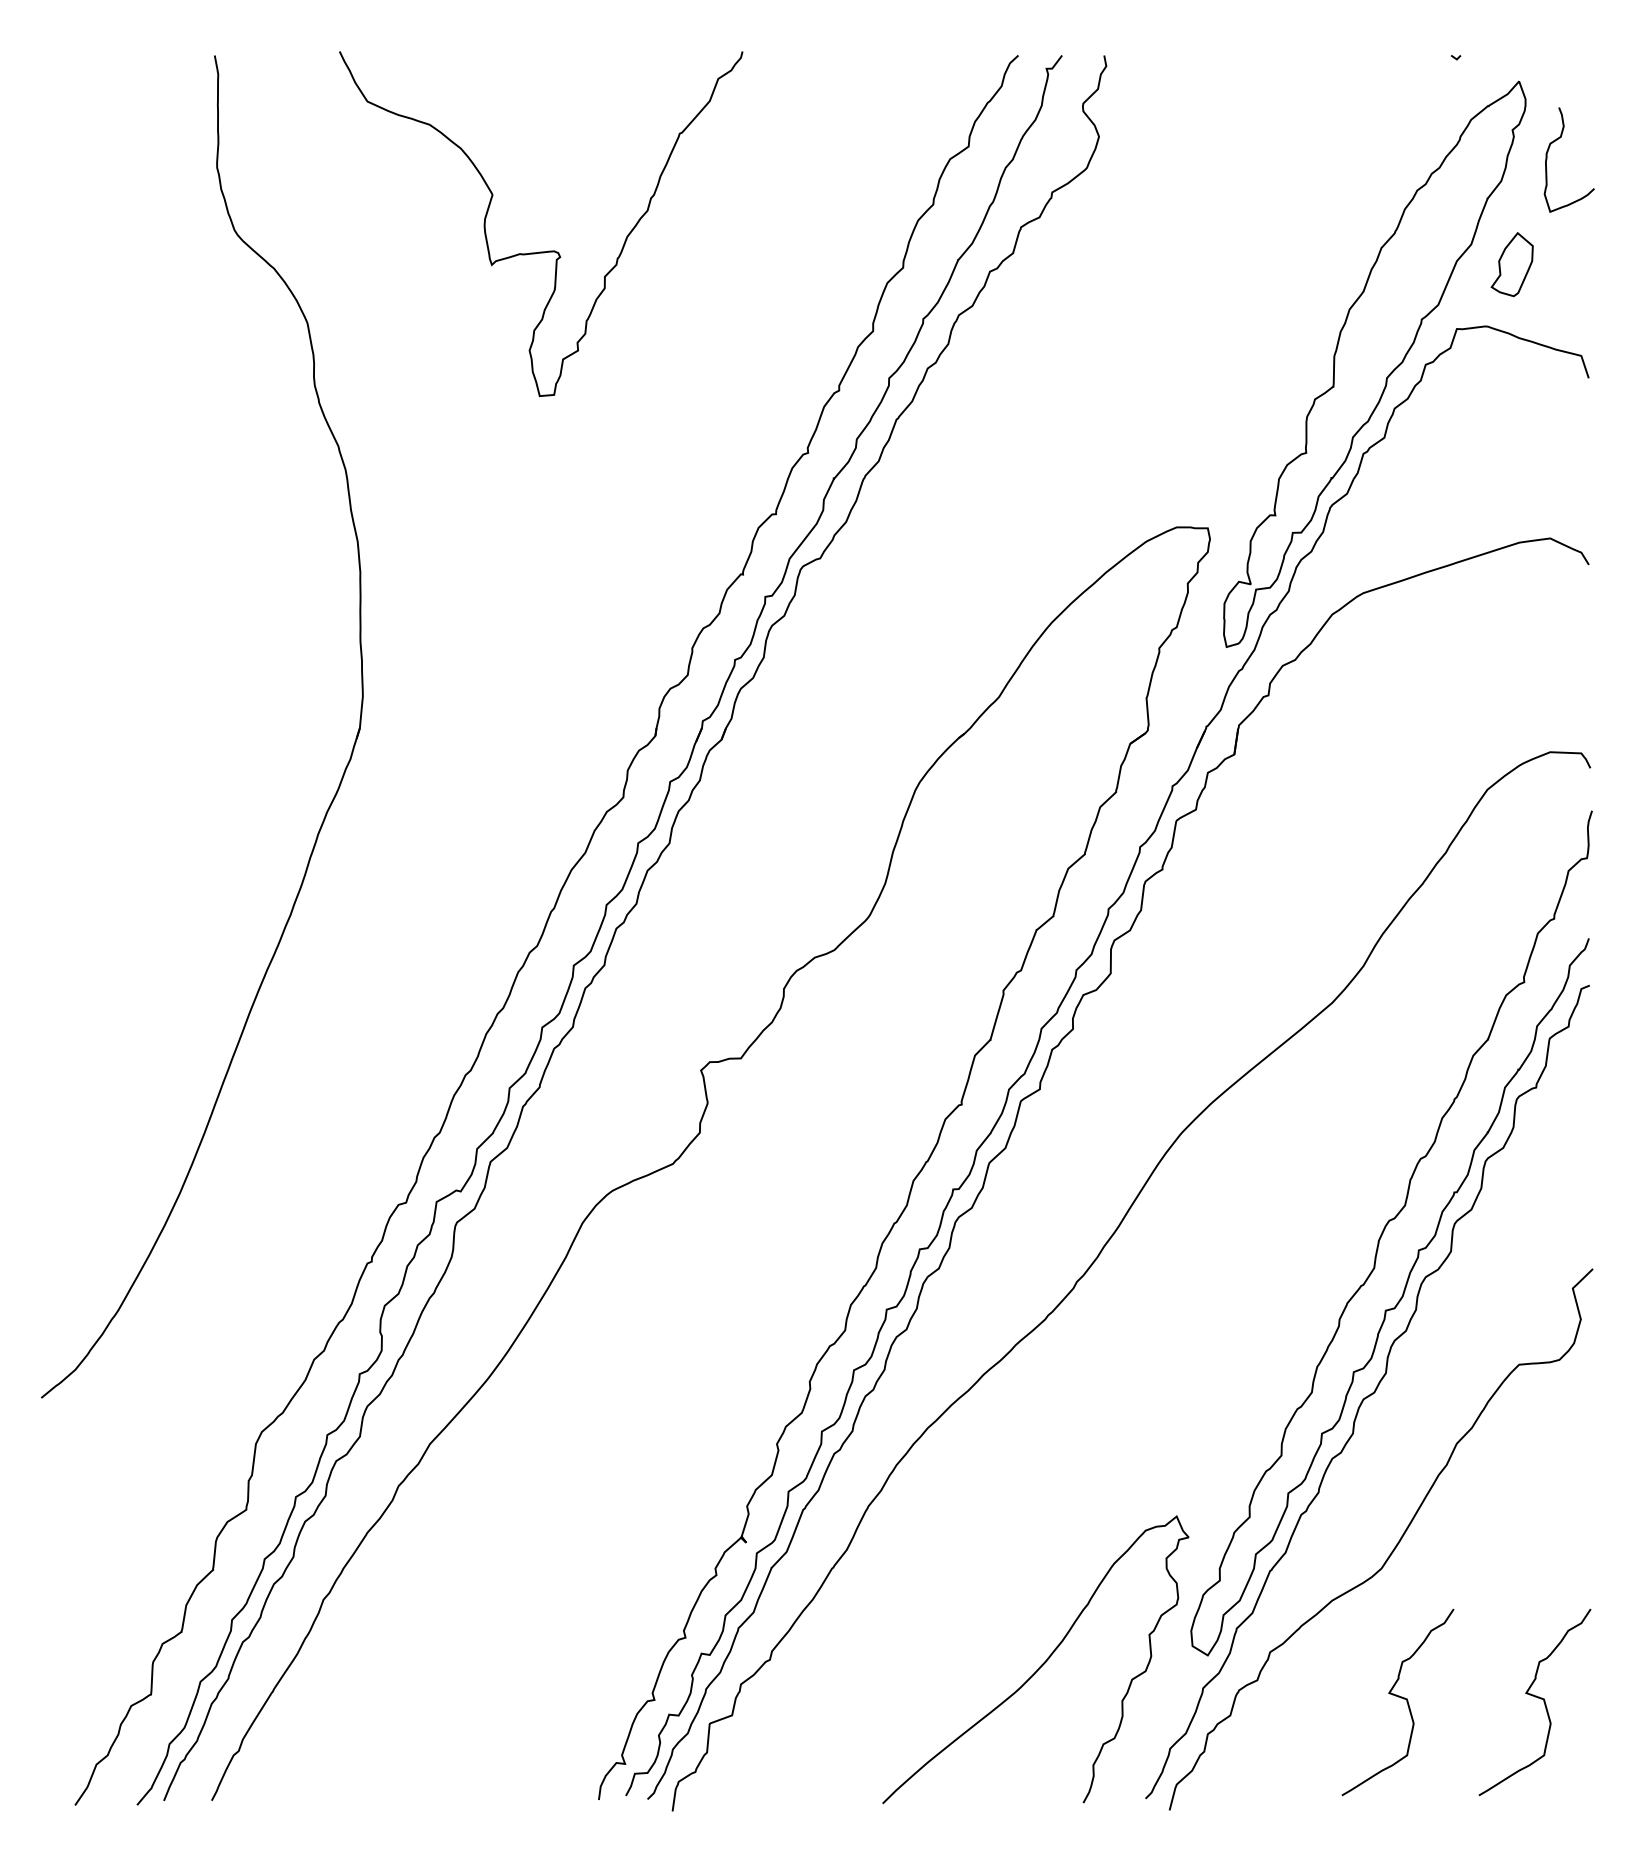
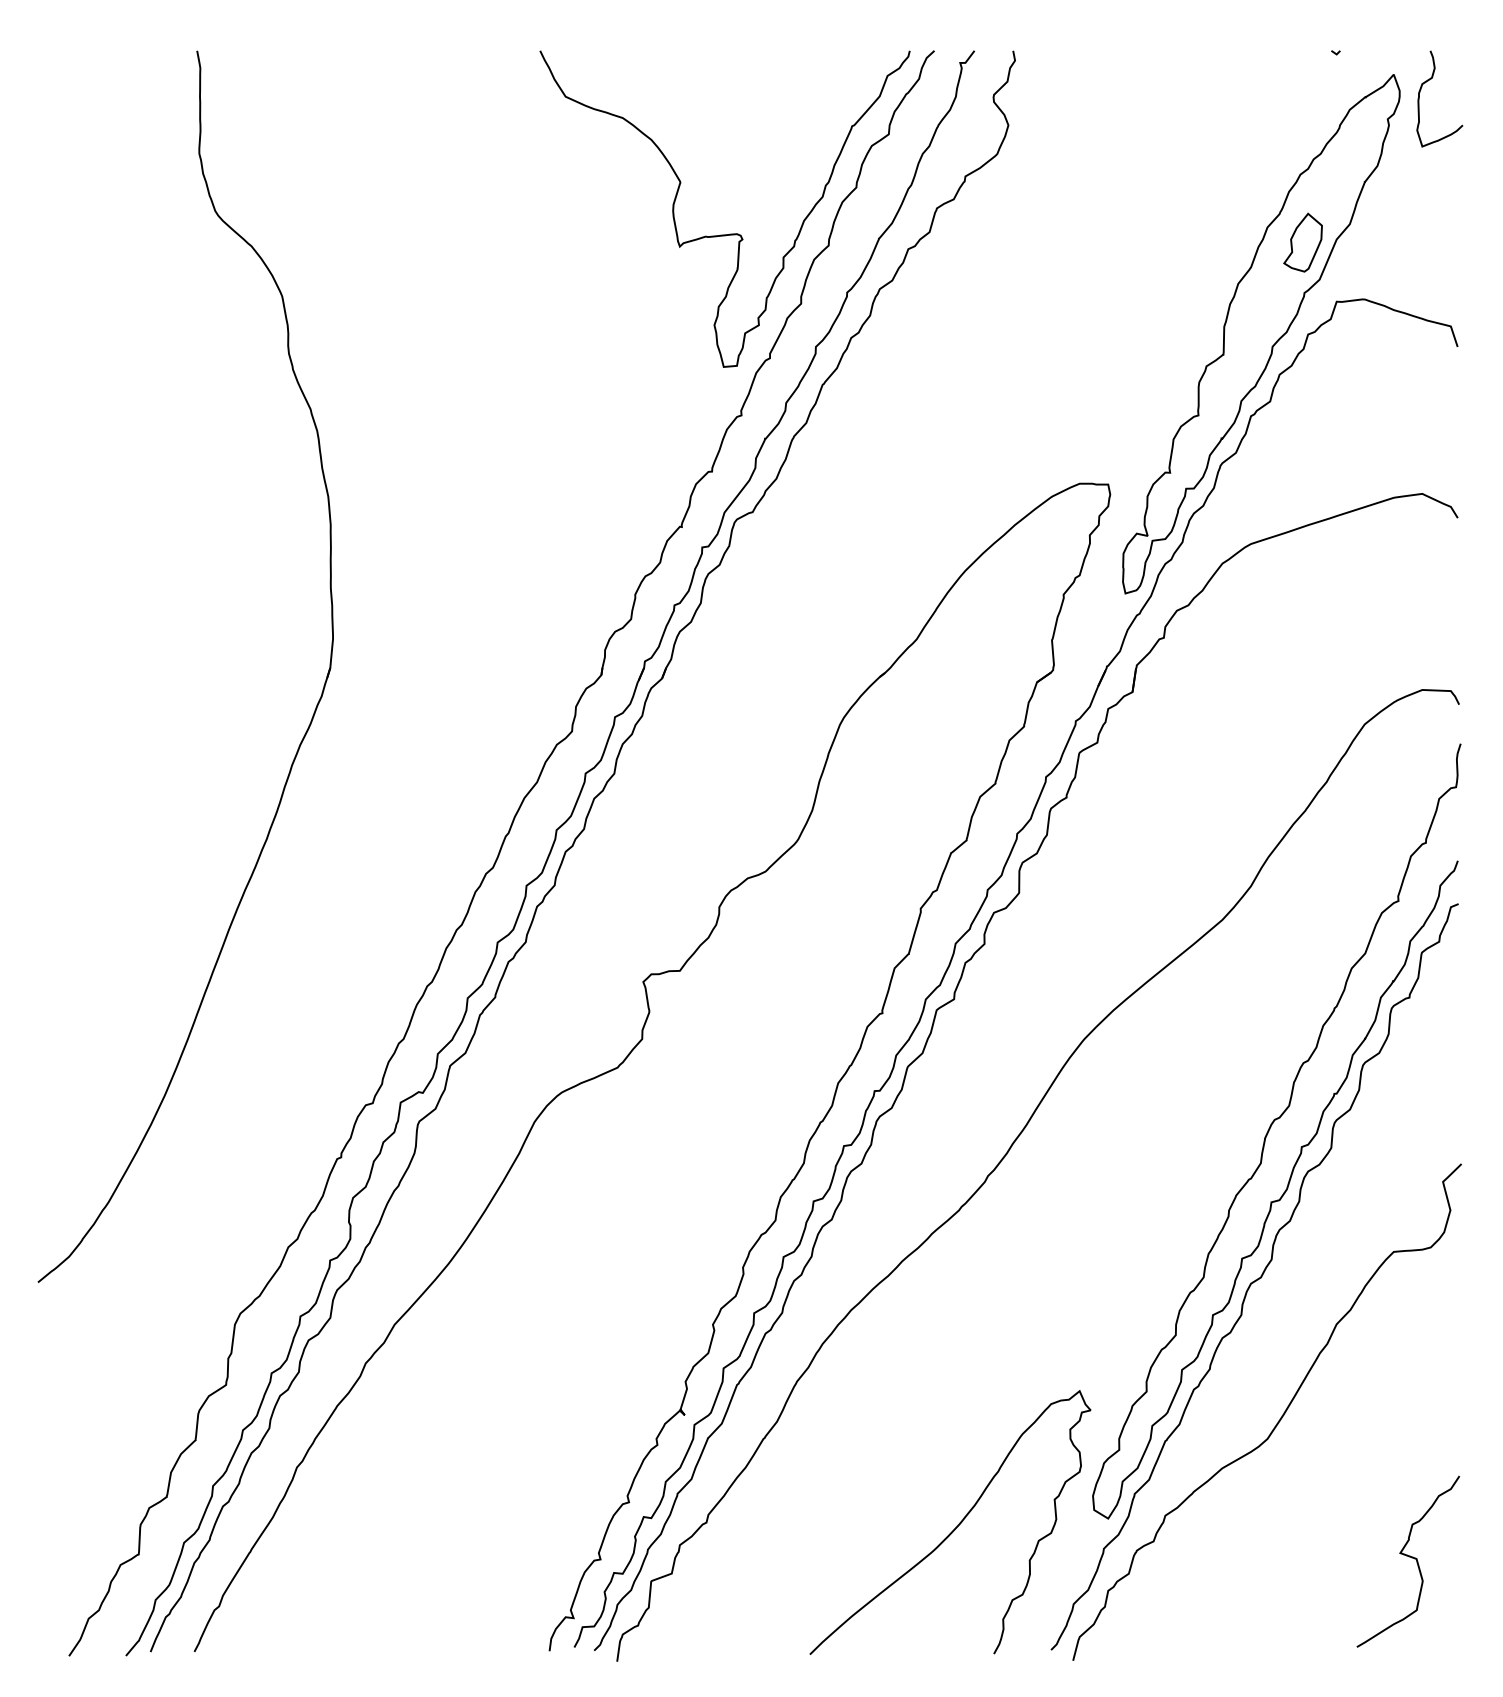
curve: (1547, 159) -> (1419, 98), moved
curve: (548, 250) -> (731, 233), moved
part: (1511, 264) -> (1302, 242), moved
curve: (1400, 1698) -> (1284, 1558), removed

